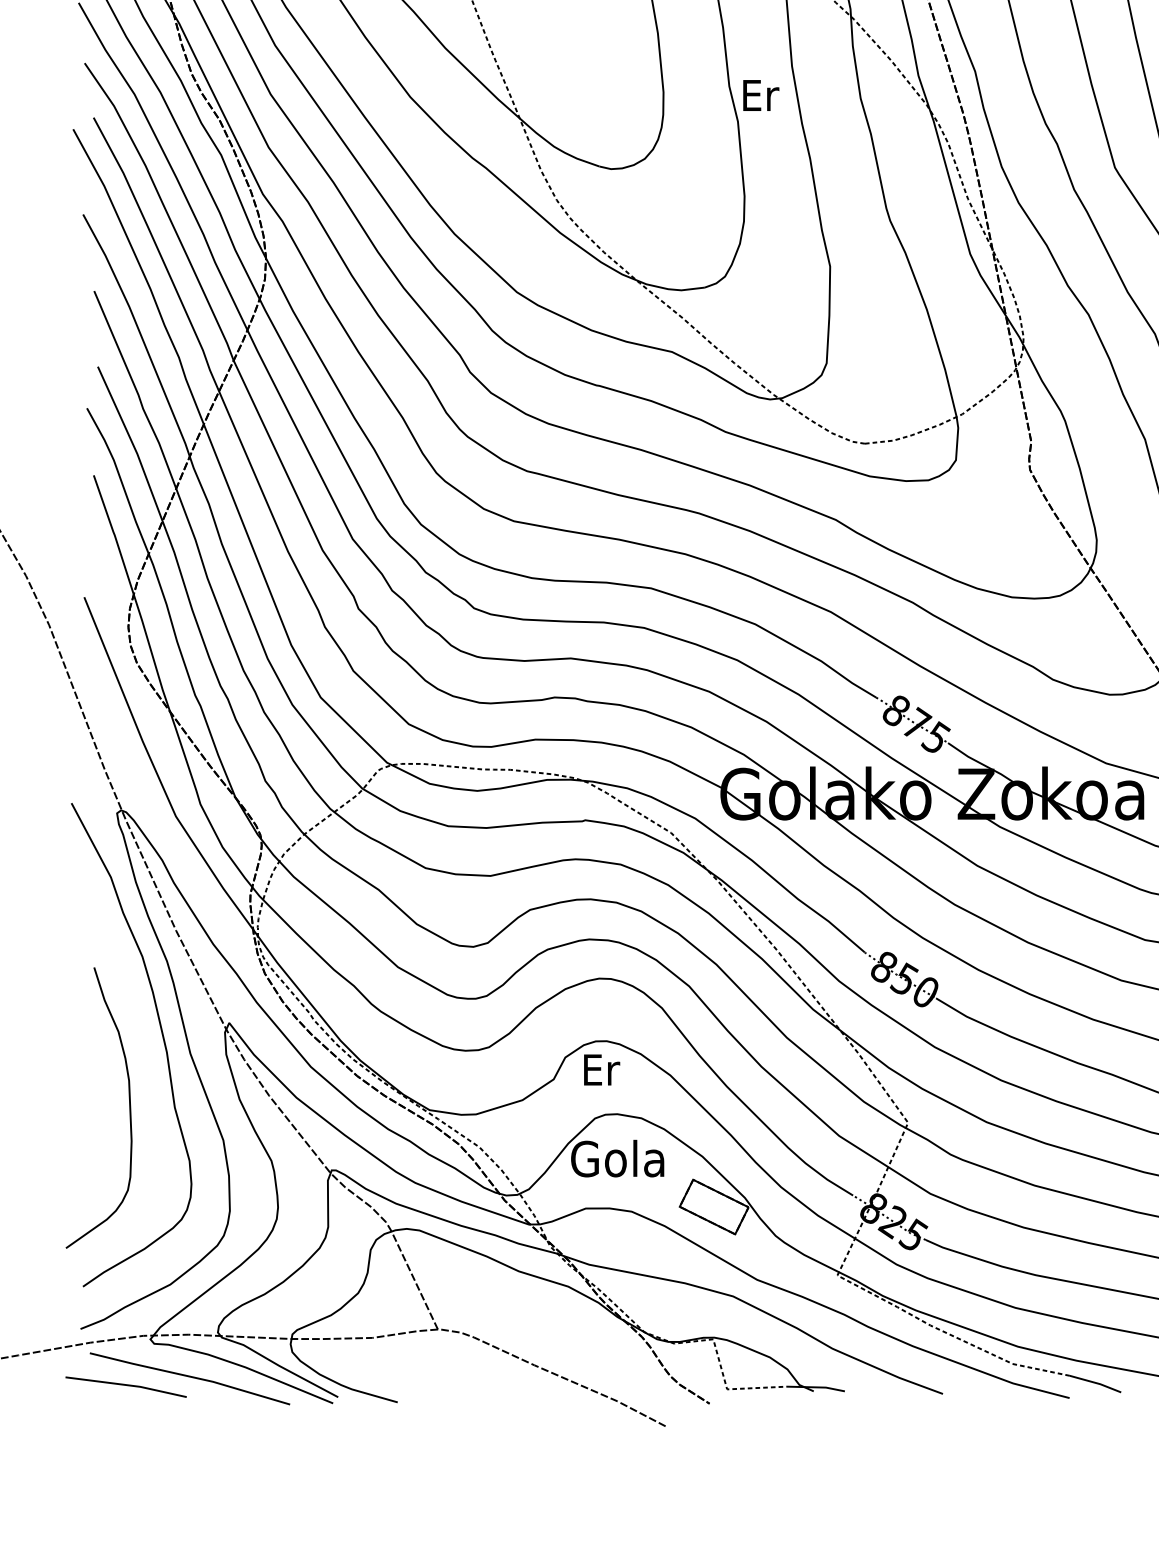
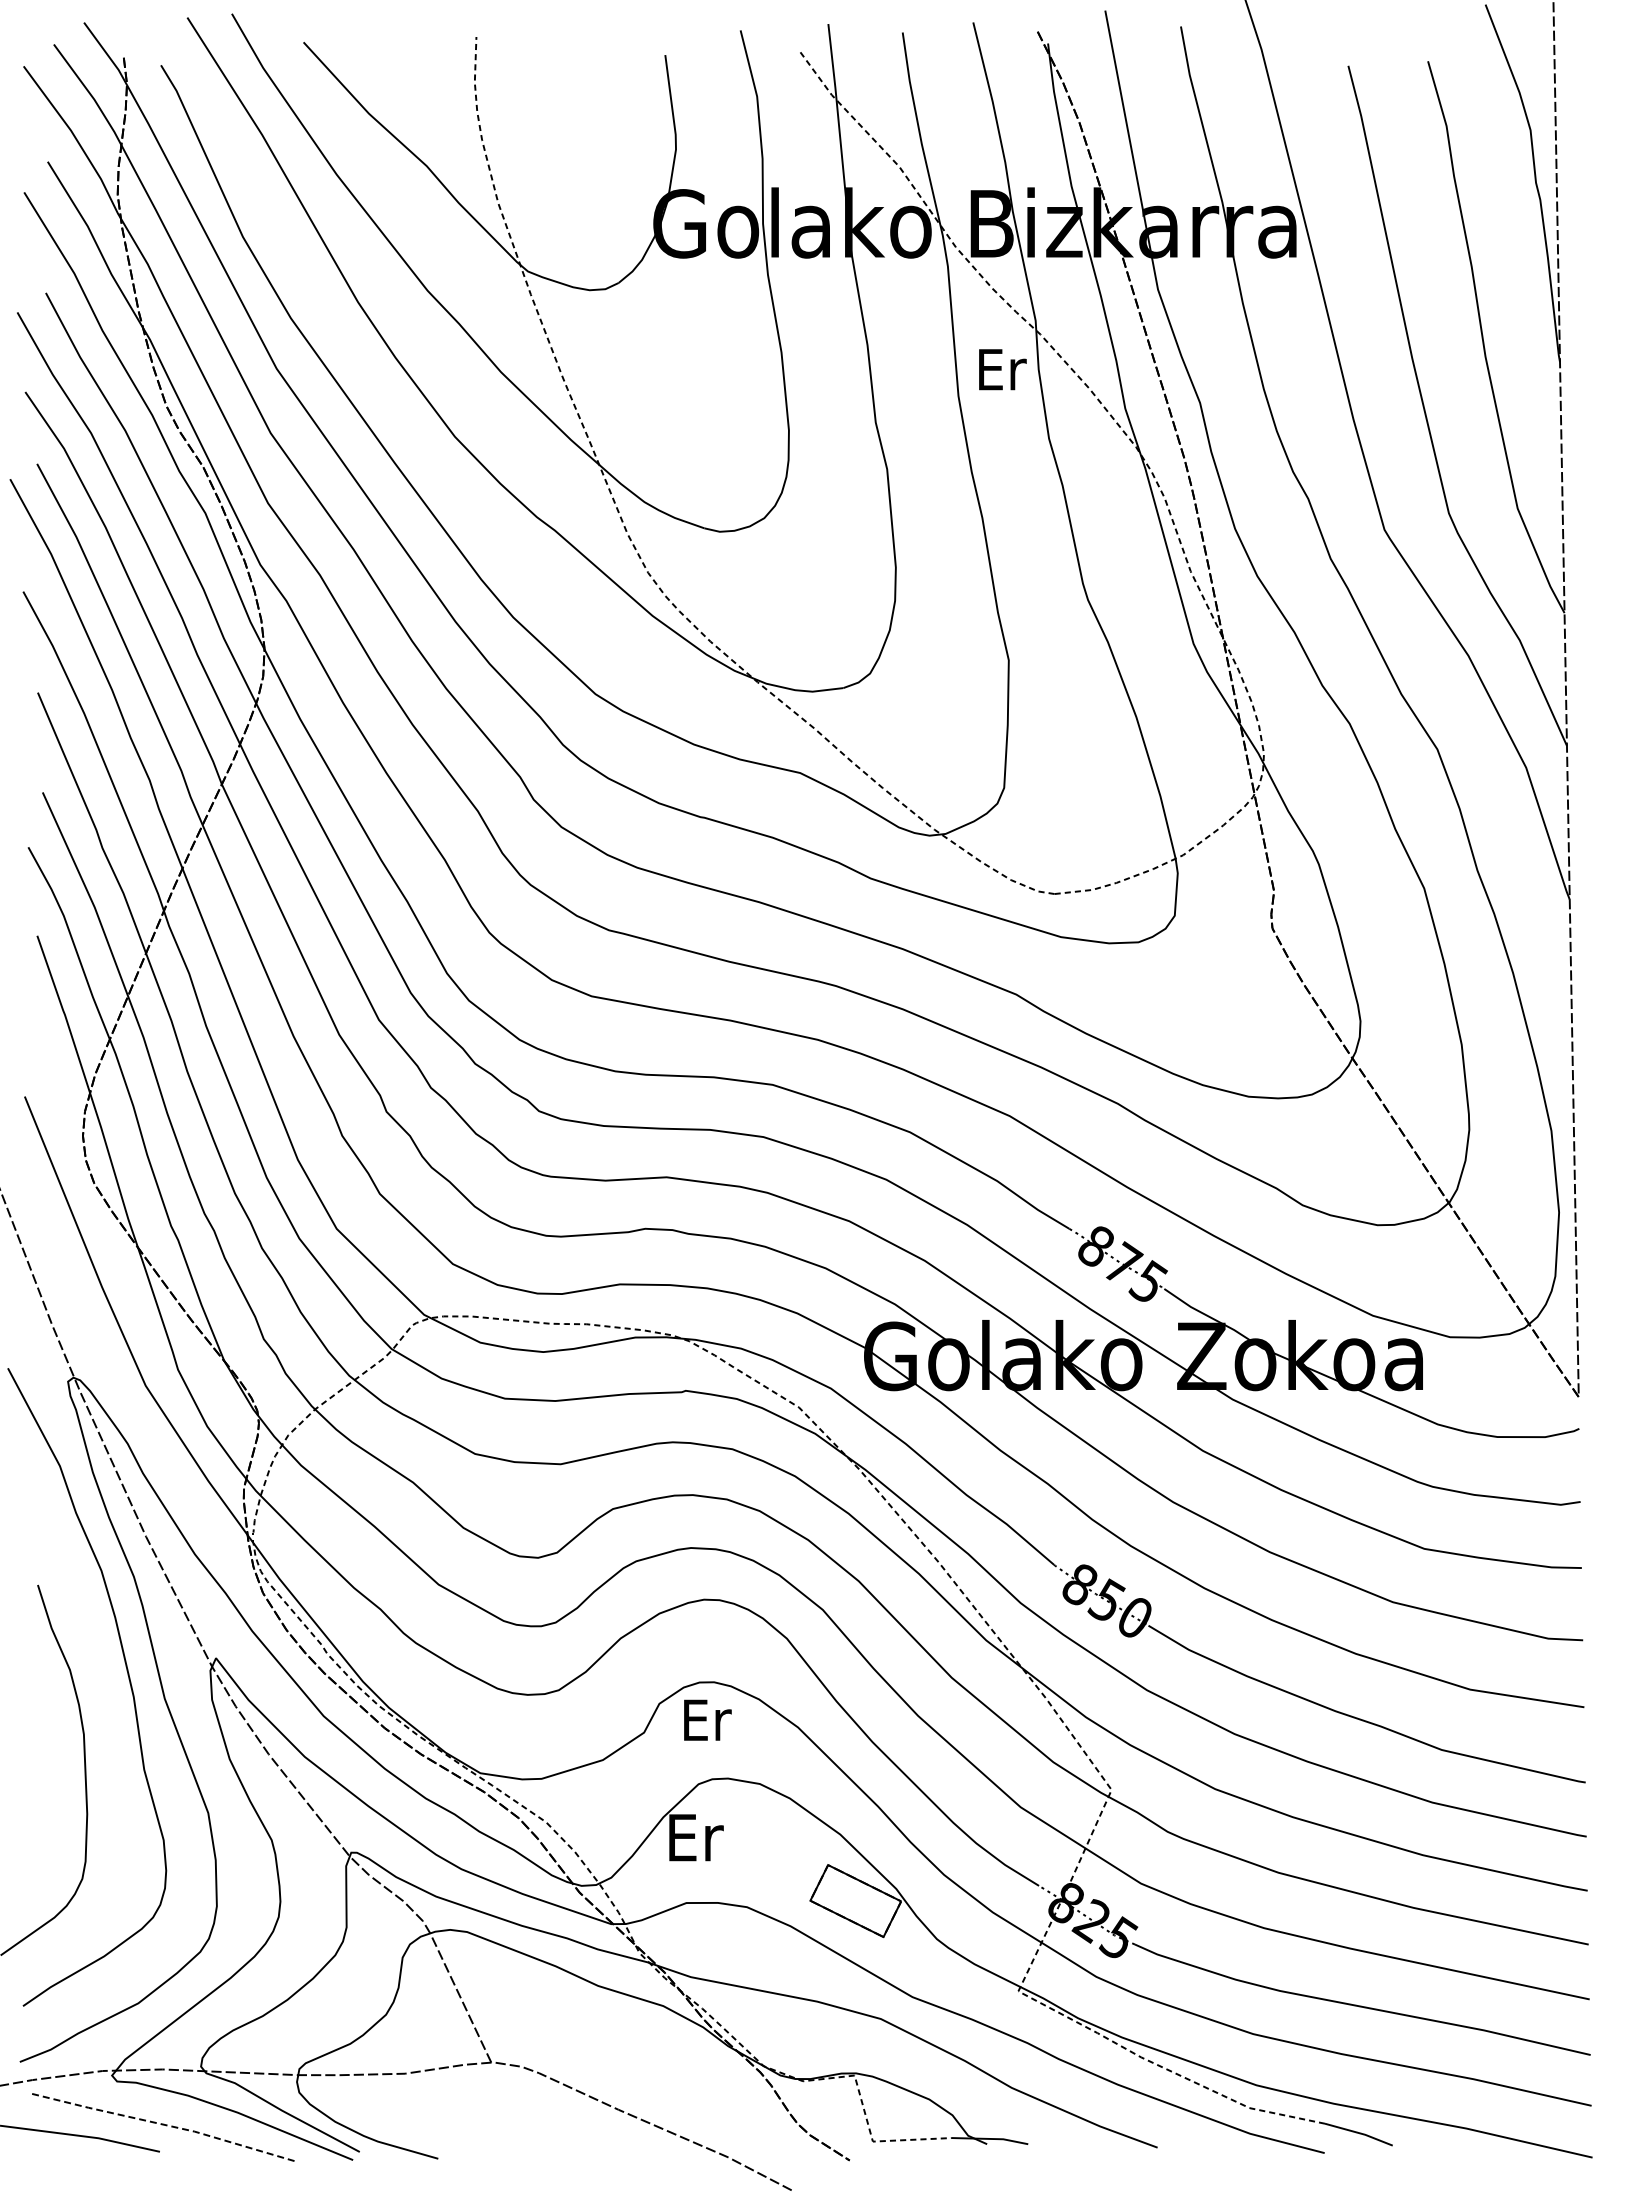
text: (760, 95) -> (1002, 369), moved
text: (617, 1158) -> (728, 1836), Gola -> Er
line: (190, 1376) -> (164, 2124), solid -> dashed

